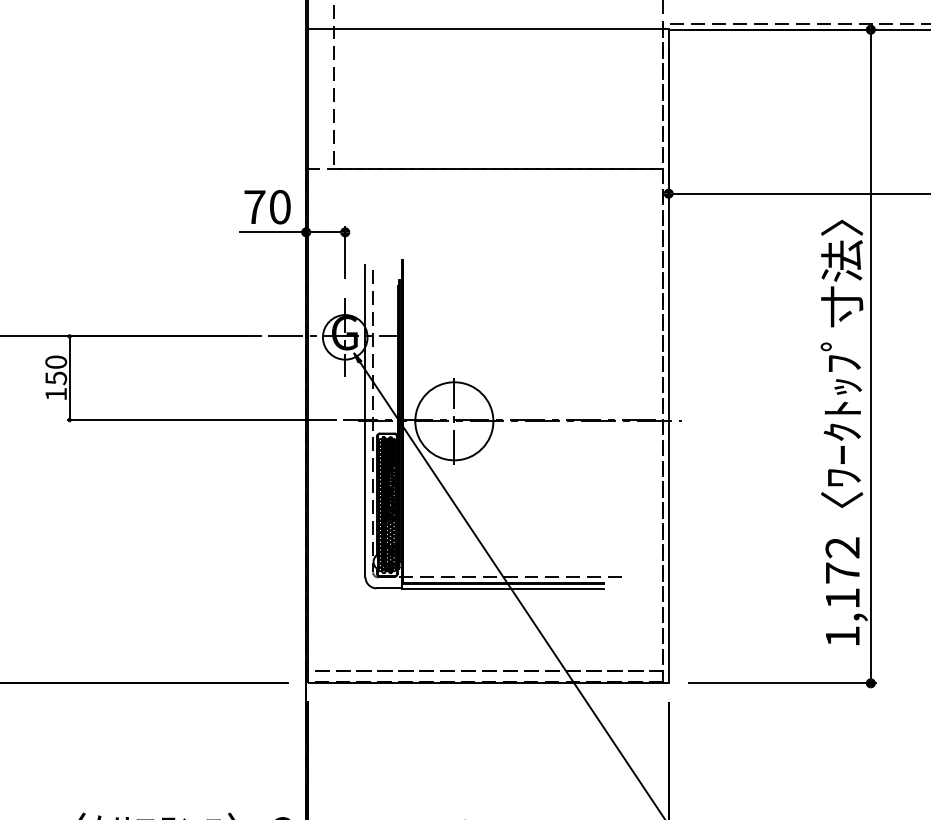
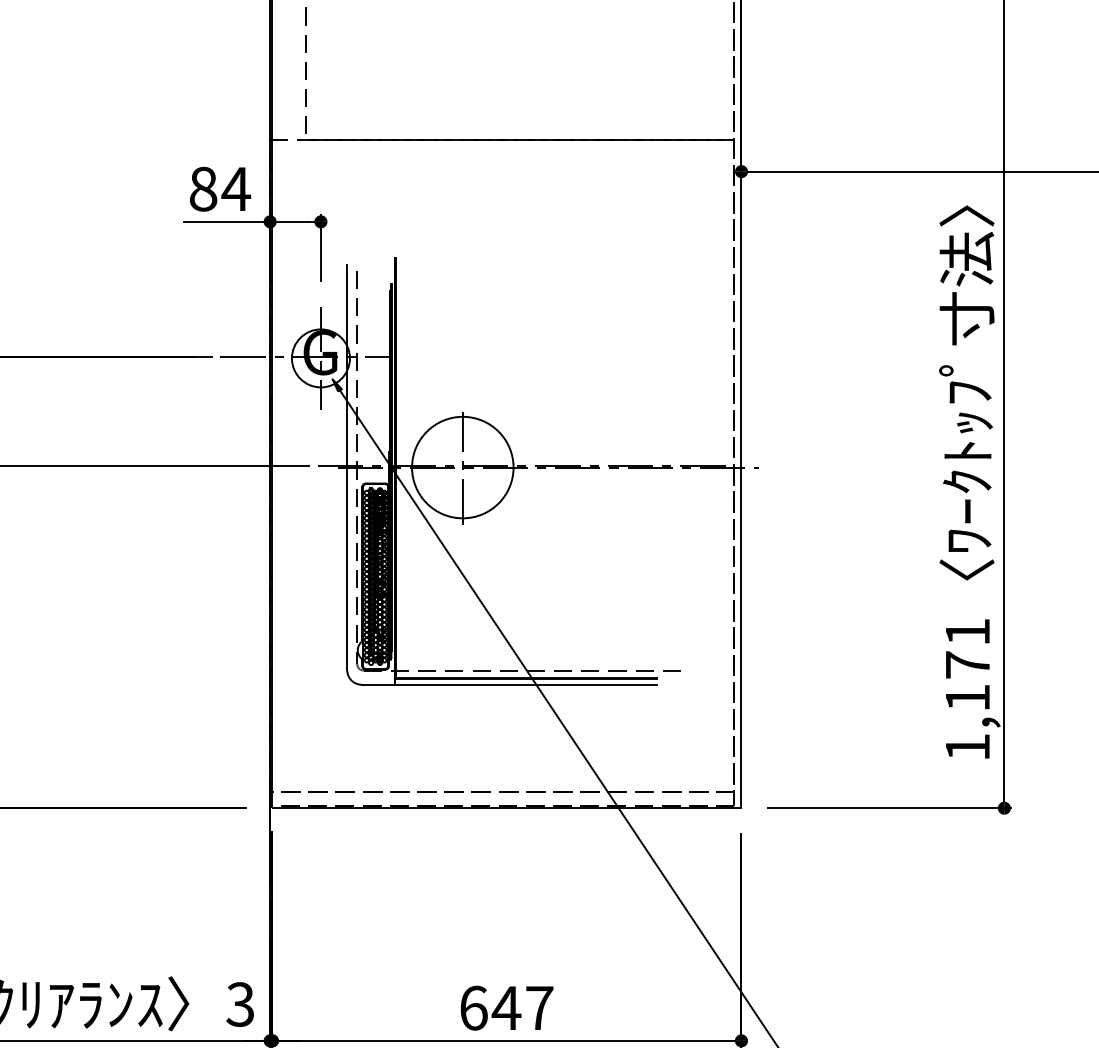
text: (267, 207) -> (219, 189), 70 -> 84
text: (842, 547) -> (967, 631), 1,172 -> 1,171

